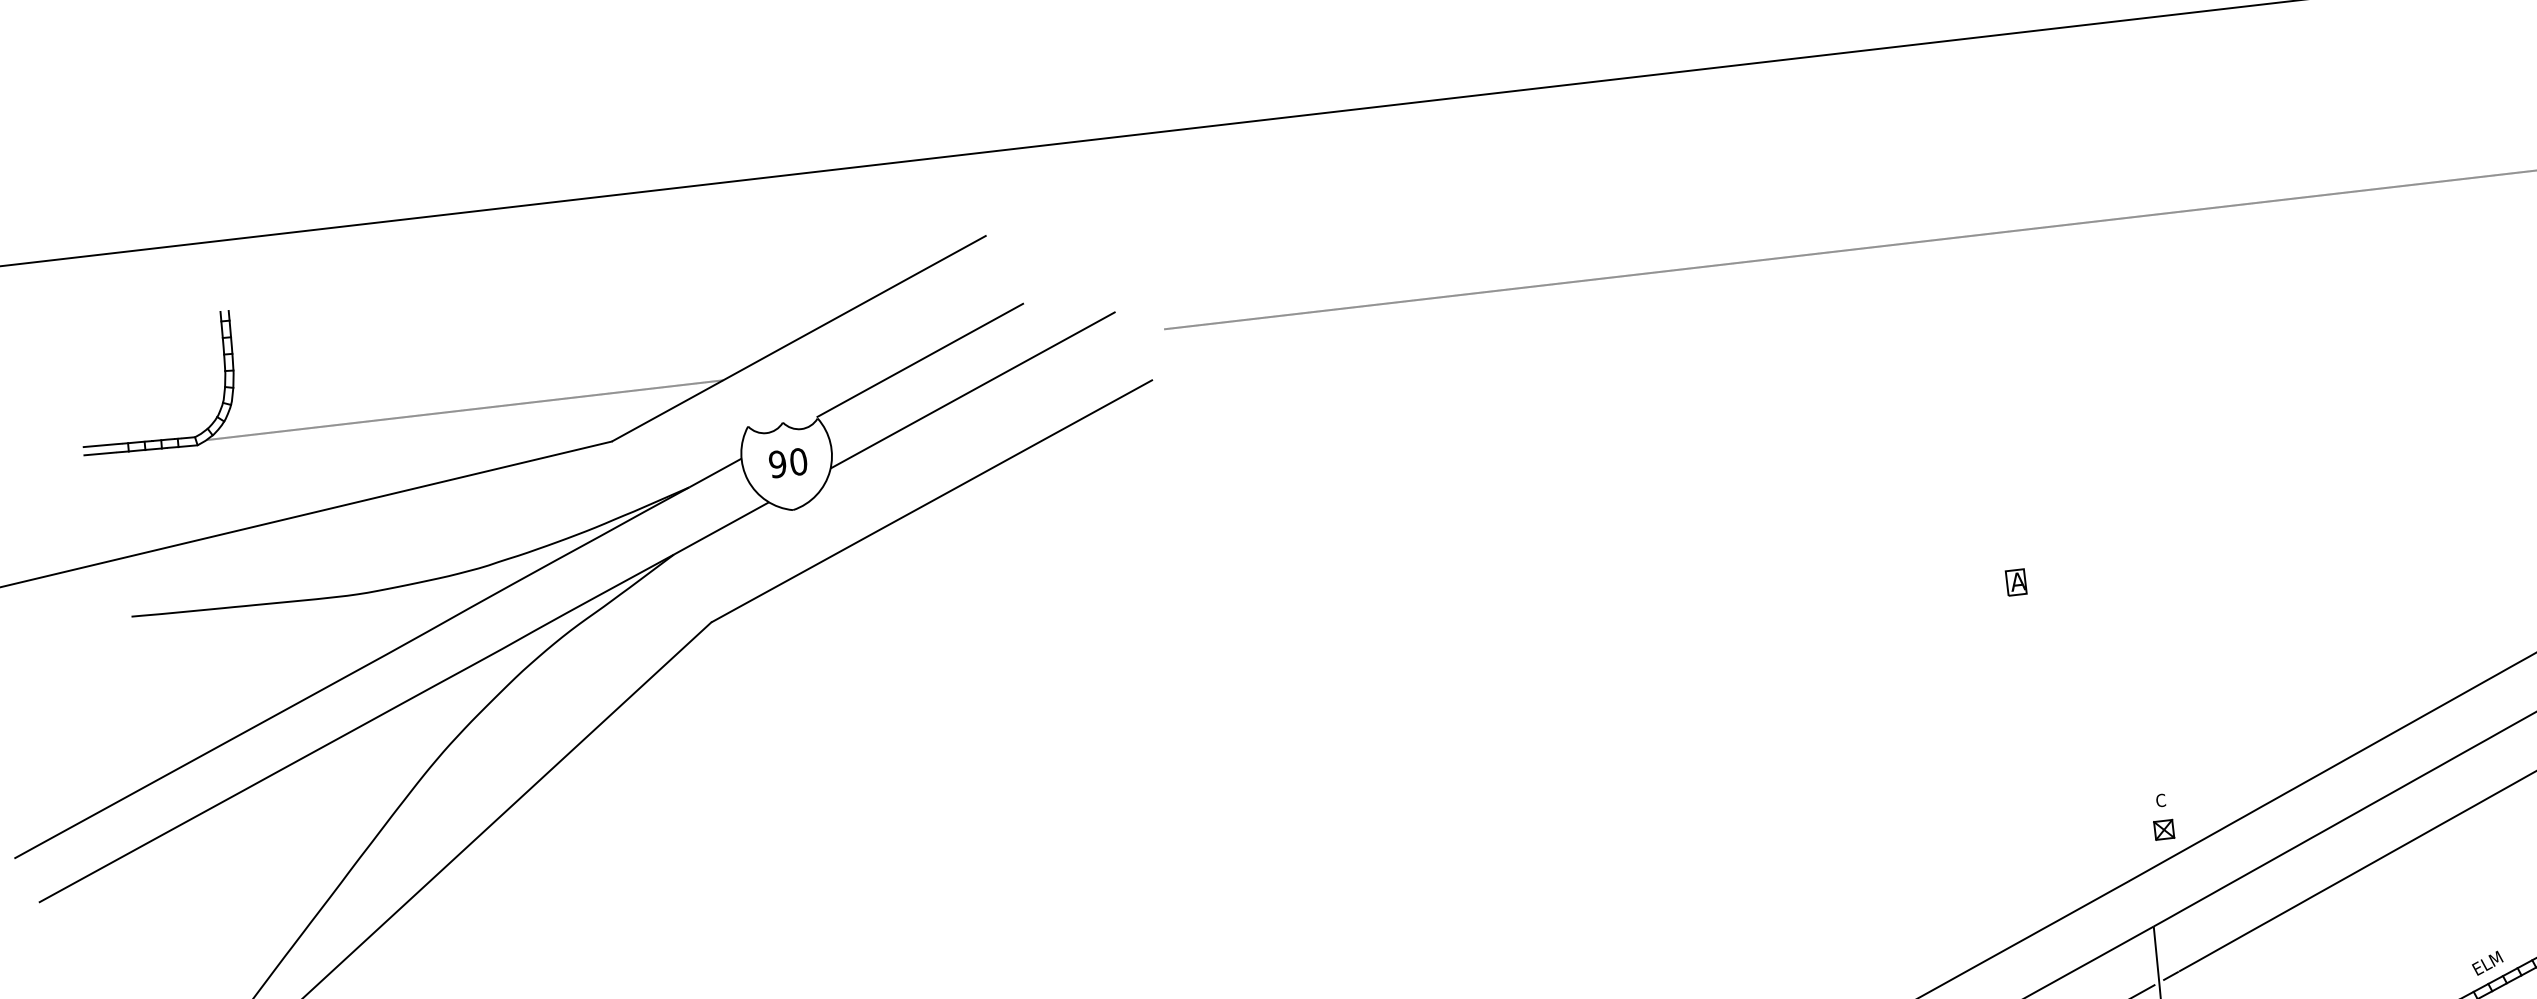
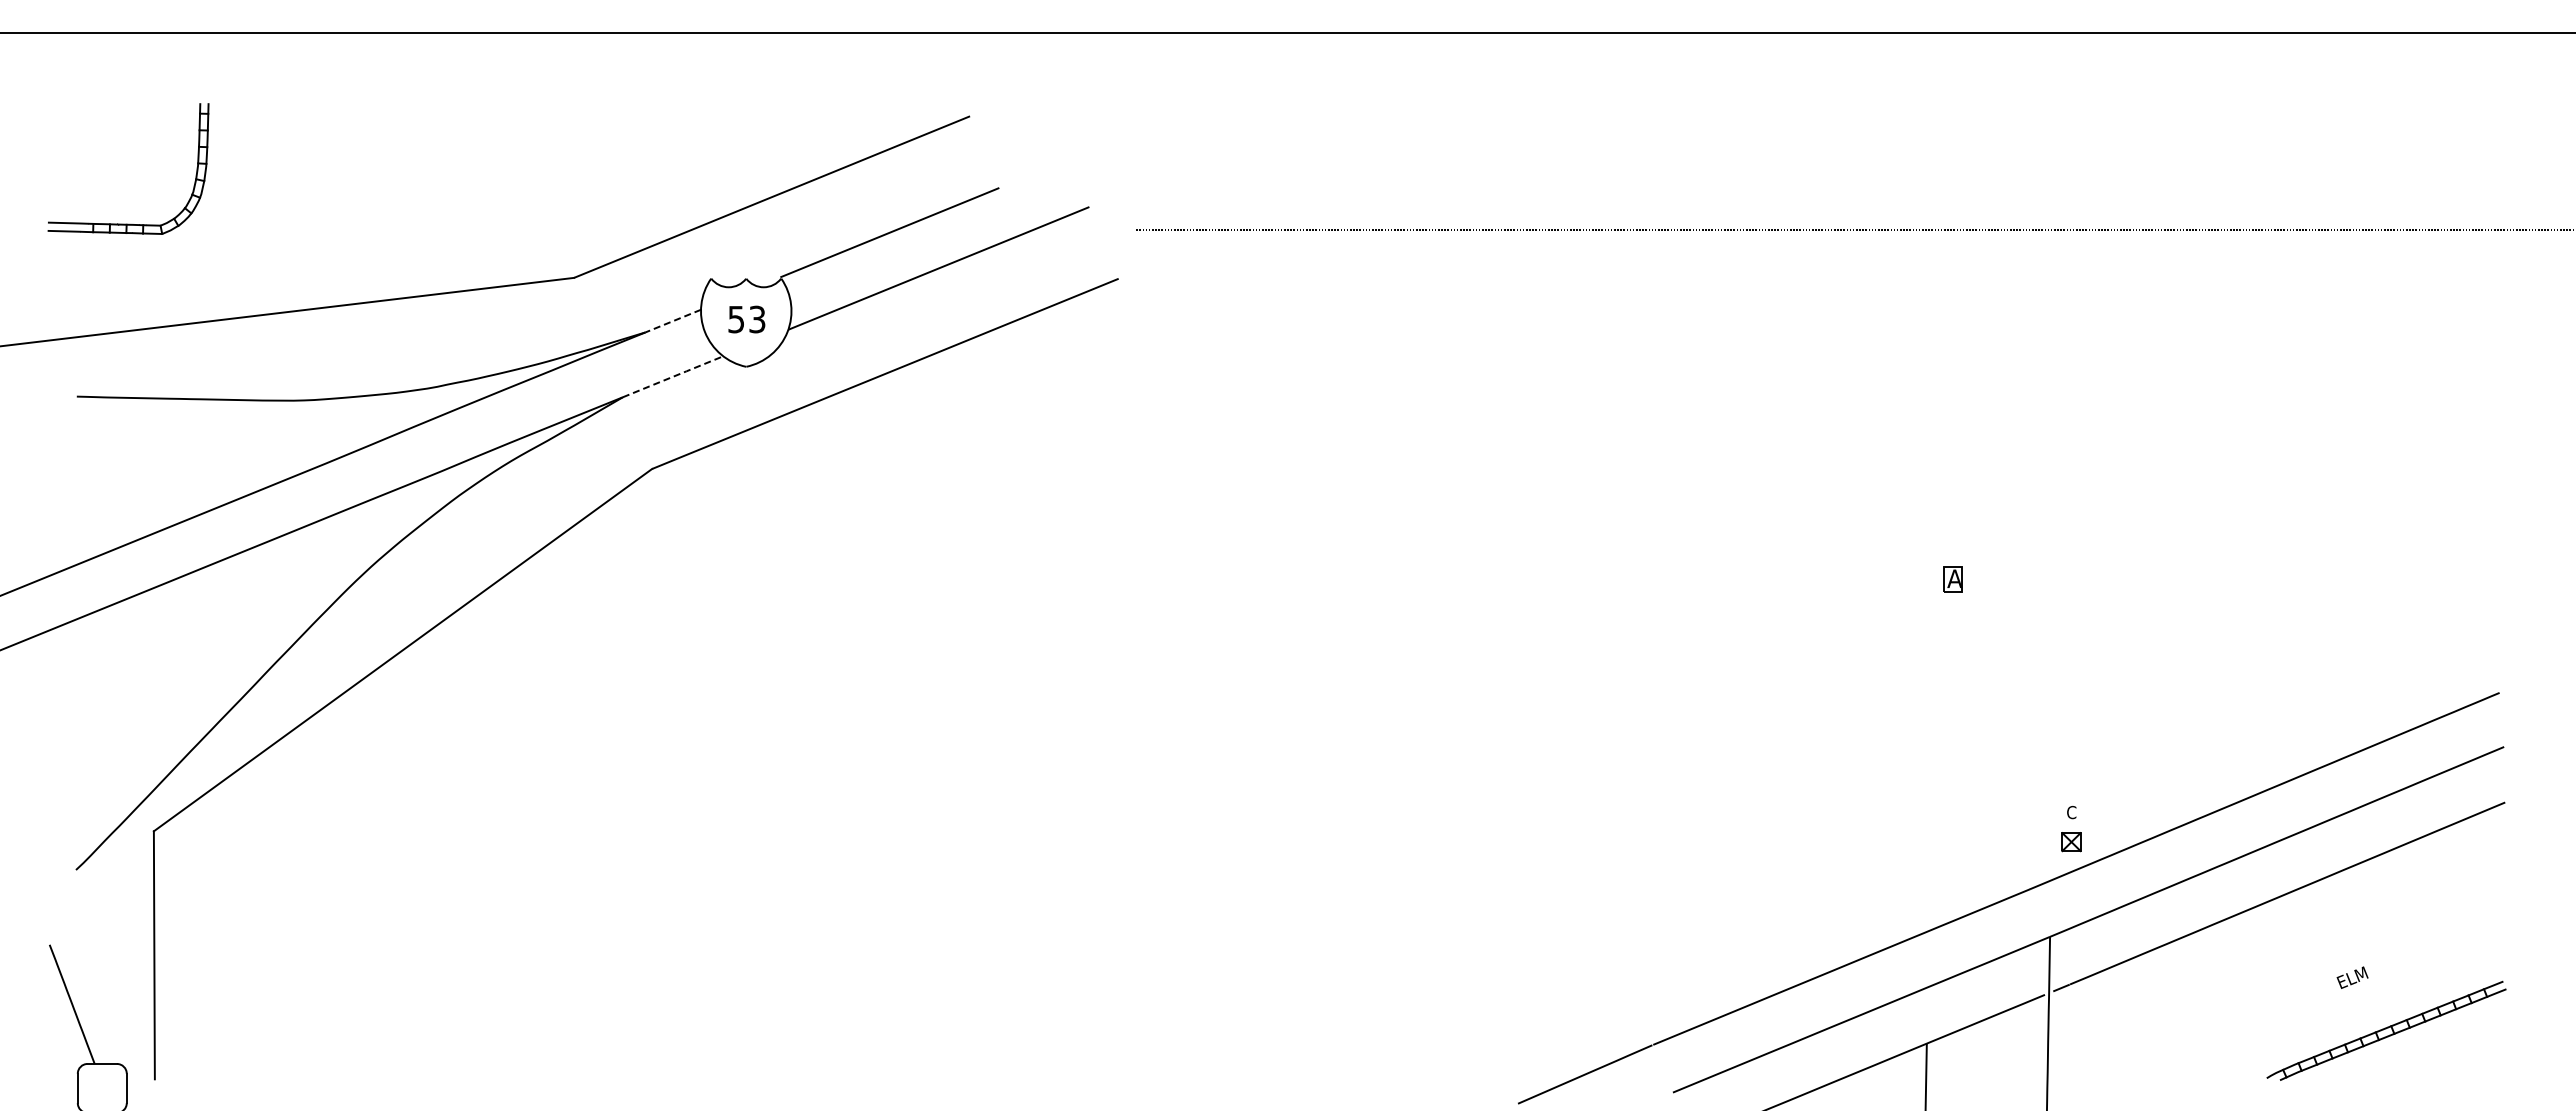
line: (464, 409) -> (431, 229), removed
text: (787, 463) -> (746, 319), 90 -> 53
line: (715, 473) -> (673, 321), solid -> dashed
line: (721, 528) -> (673, 376), solid -> dashed
text: (2487, 963) -> (2352, 977), moved

